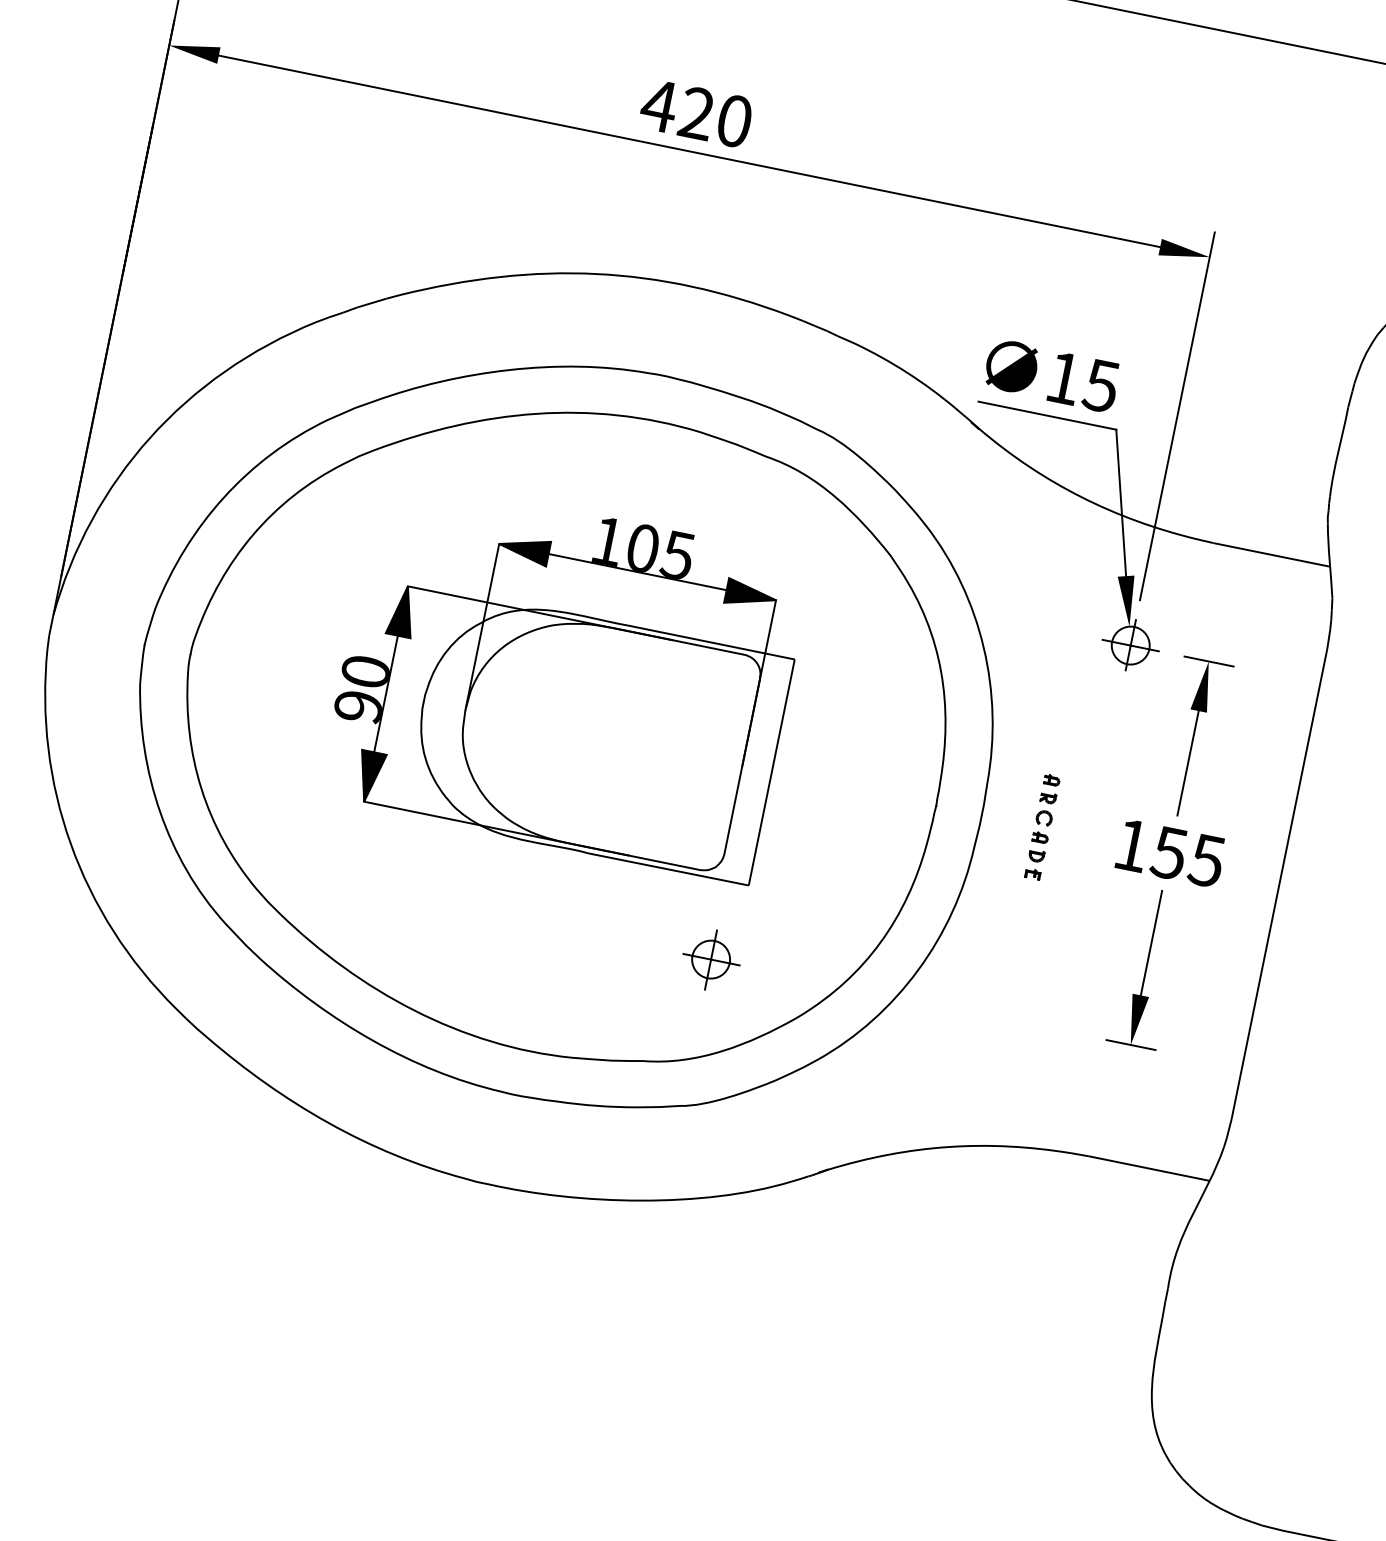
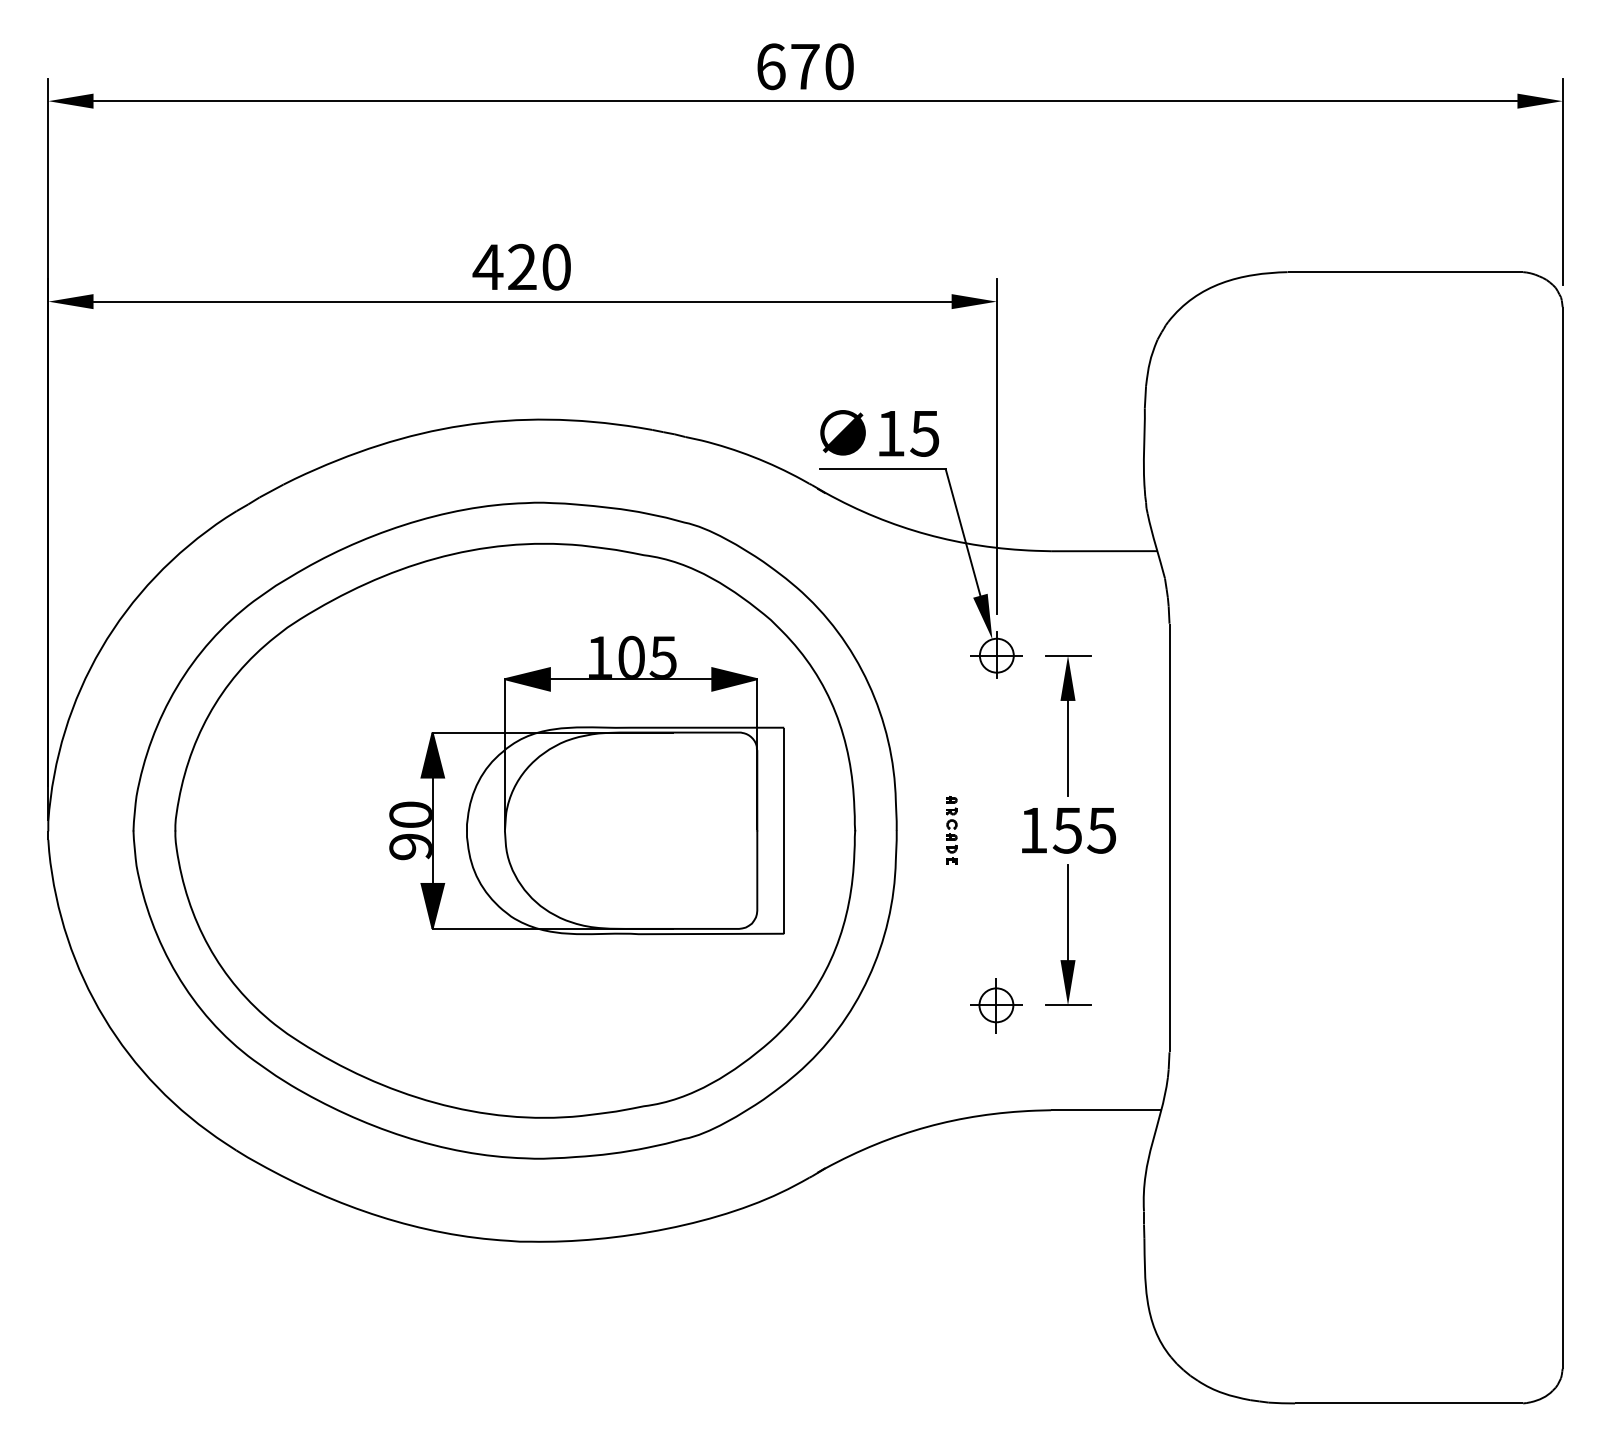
part: (564, 678) -> (586, 785), moved
part: (1041, 827) -> (951, 830), size x0.71
part: (711, 959) -> (996, 1005), moved

